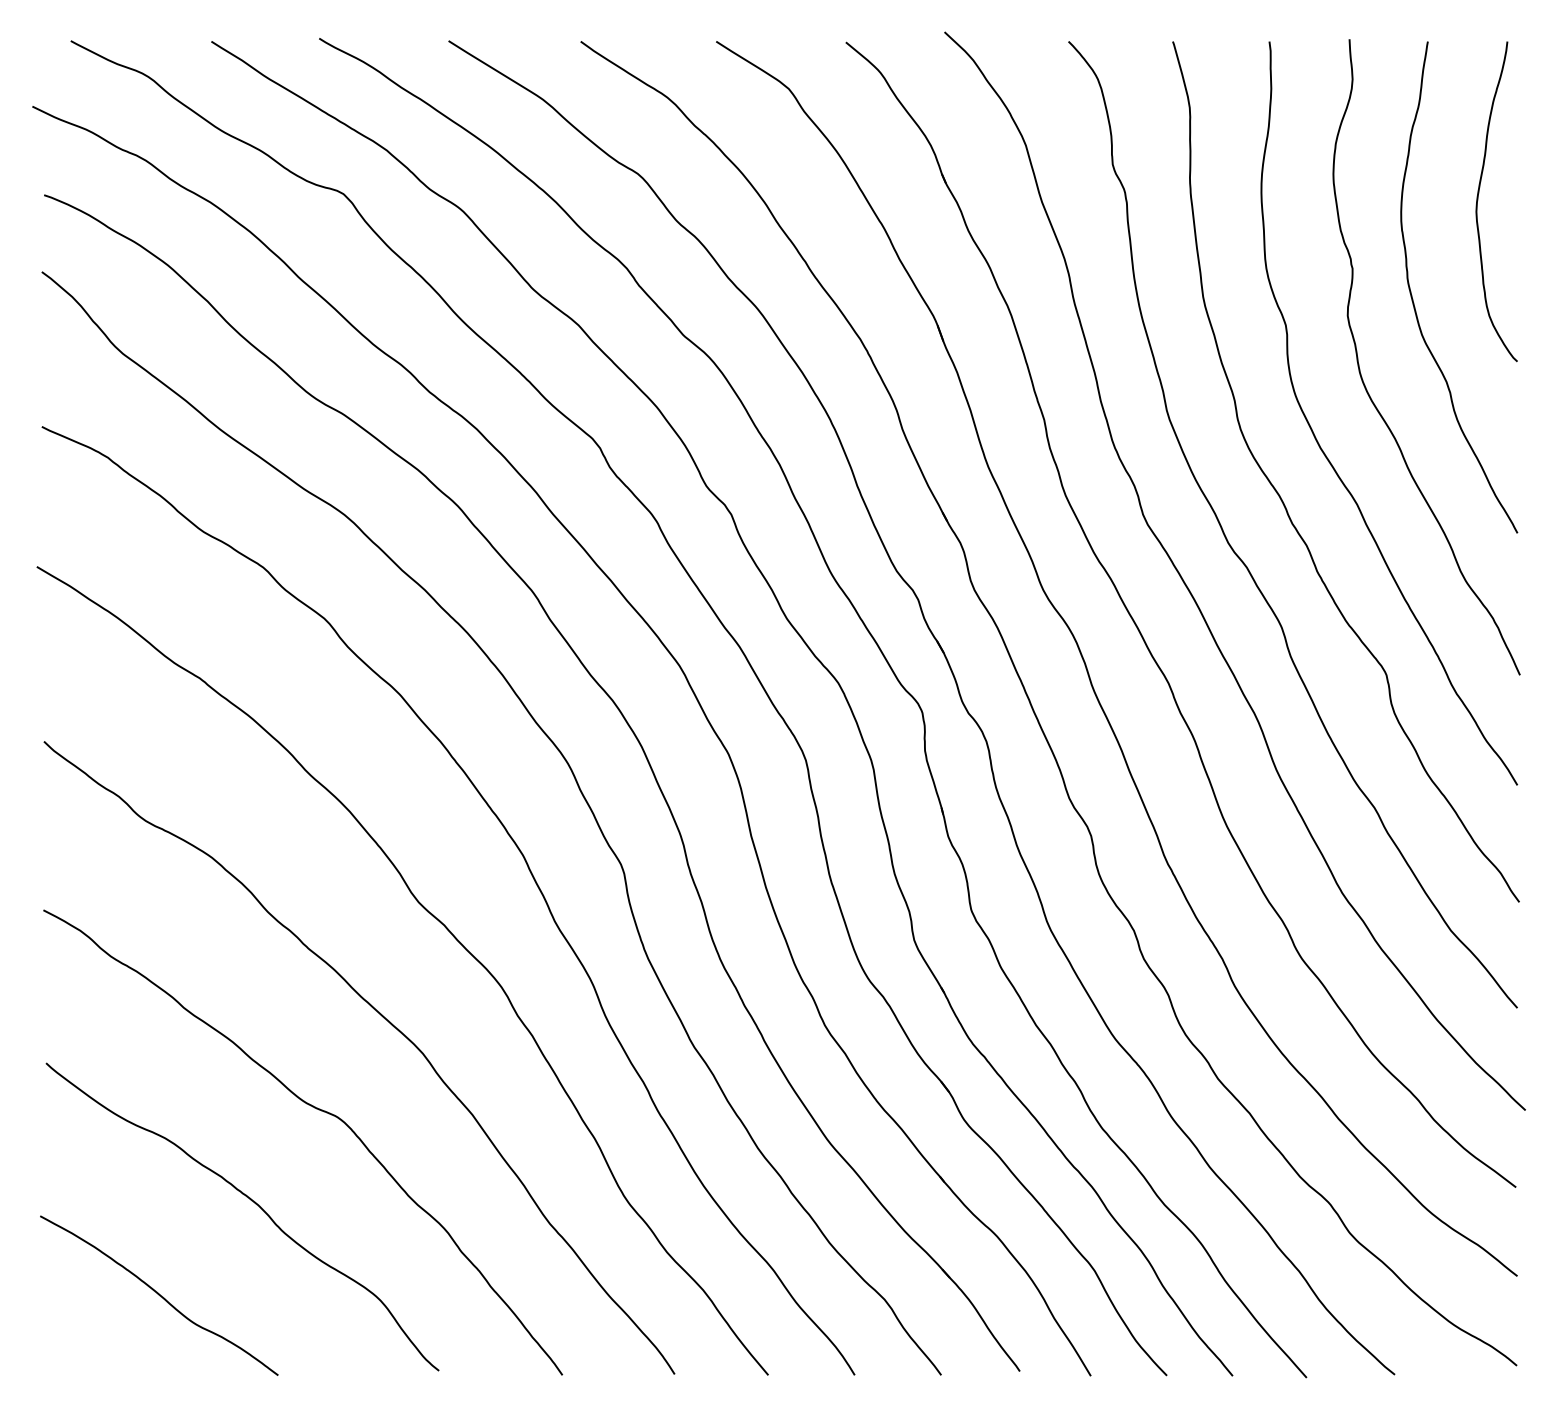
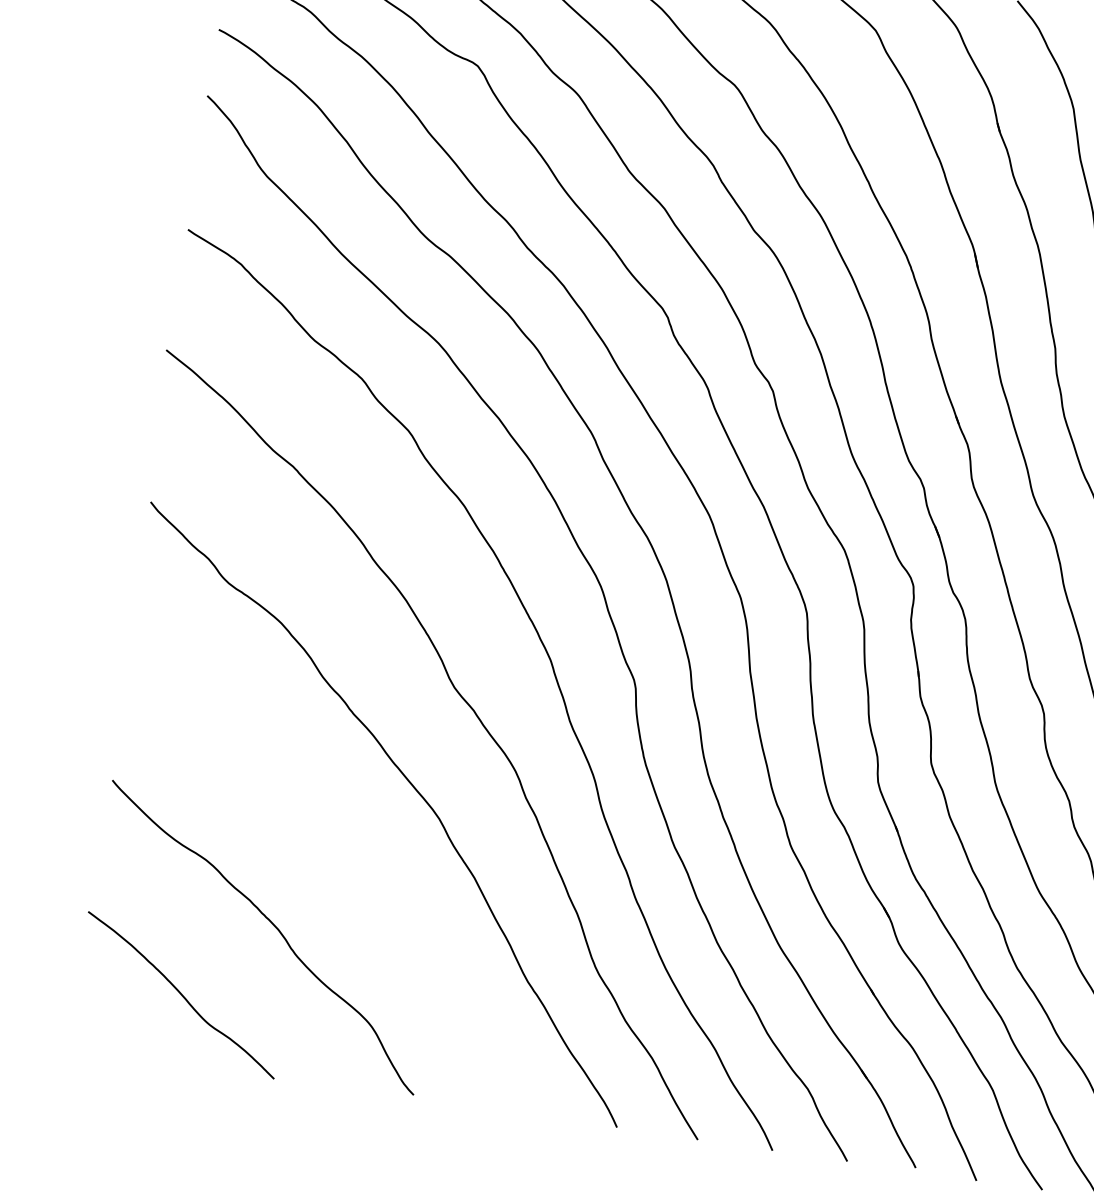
curve: (318, 1110) -> (341, 855), removed

